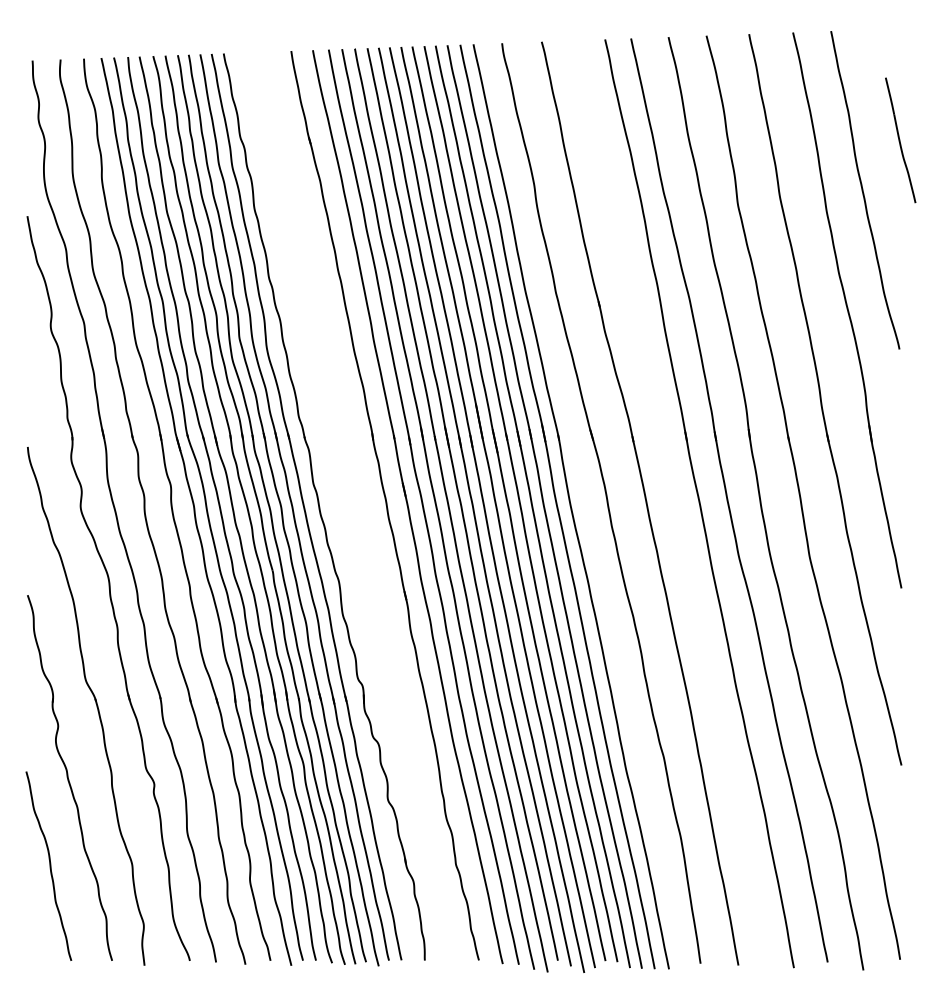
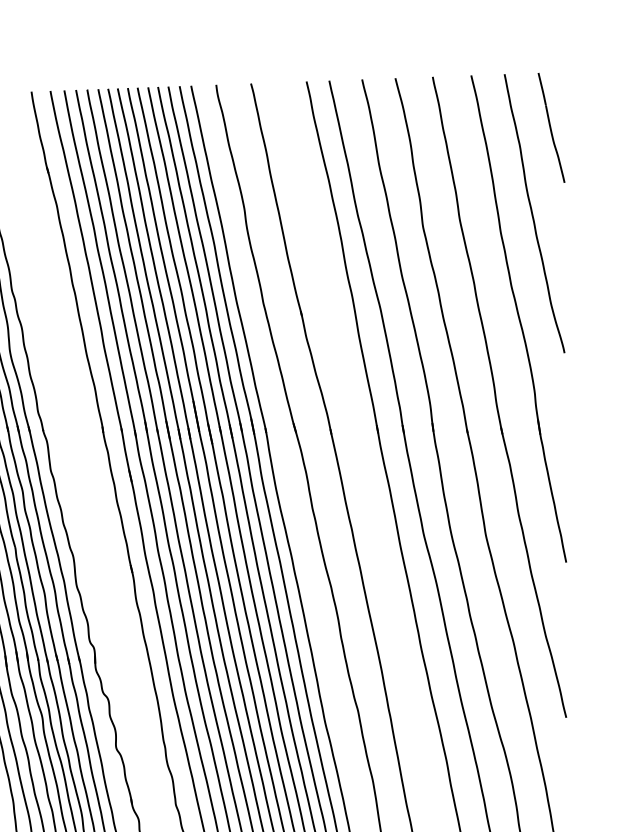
part: (900, 140) -> (551, 127), moved

